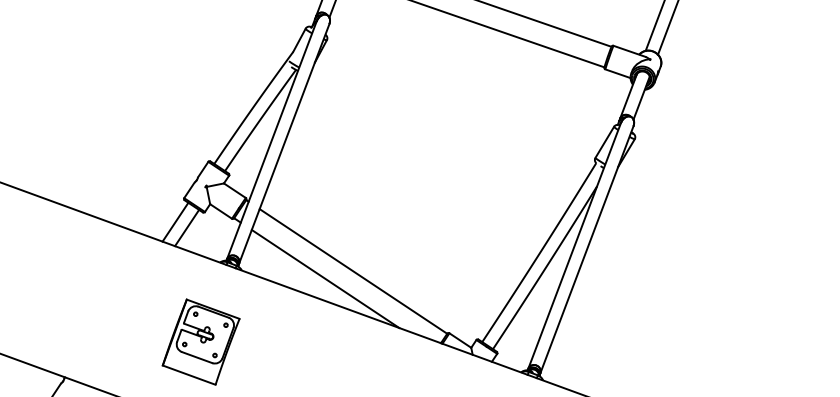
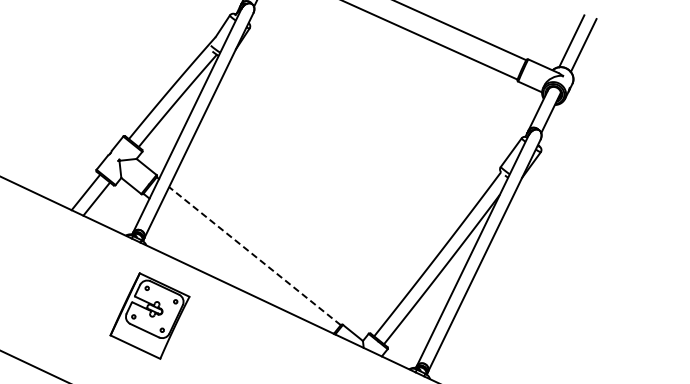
line: (353, 271) -> (255, 256), solid -> dashed
line: (325, 278) -> (227, 260), removed
part: (200, 341) -> (149, 315), moved

